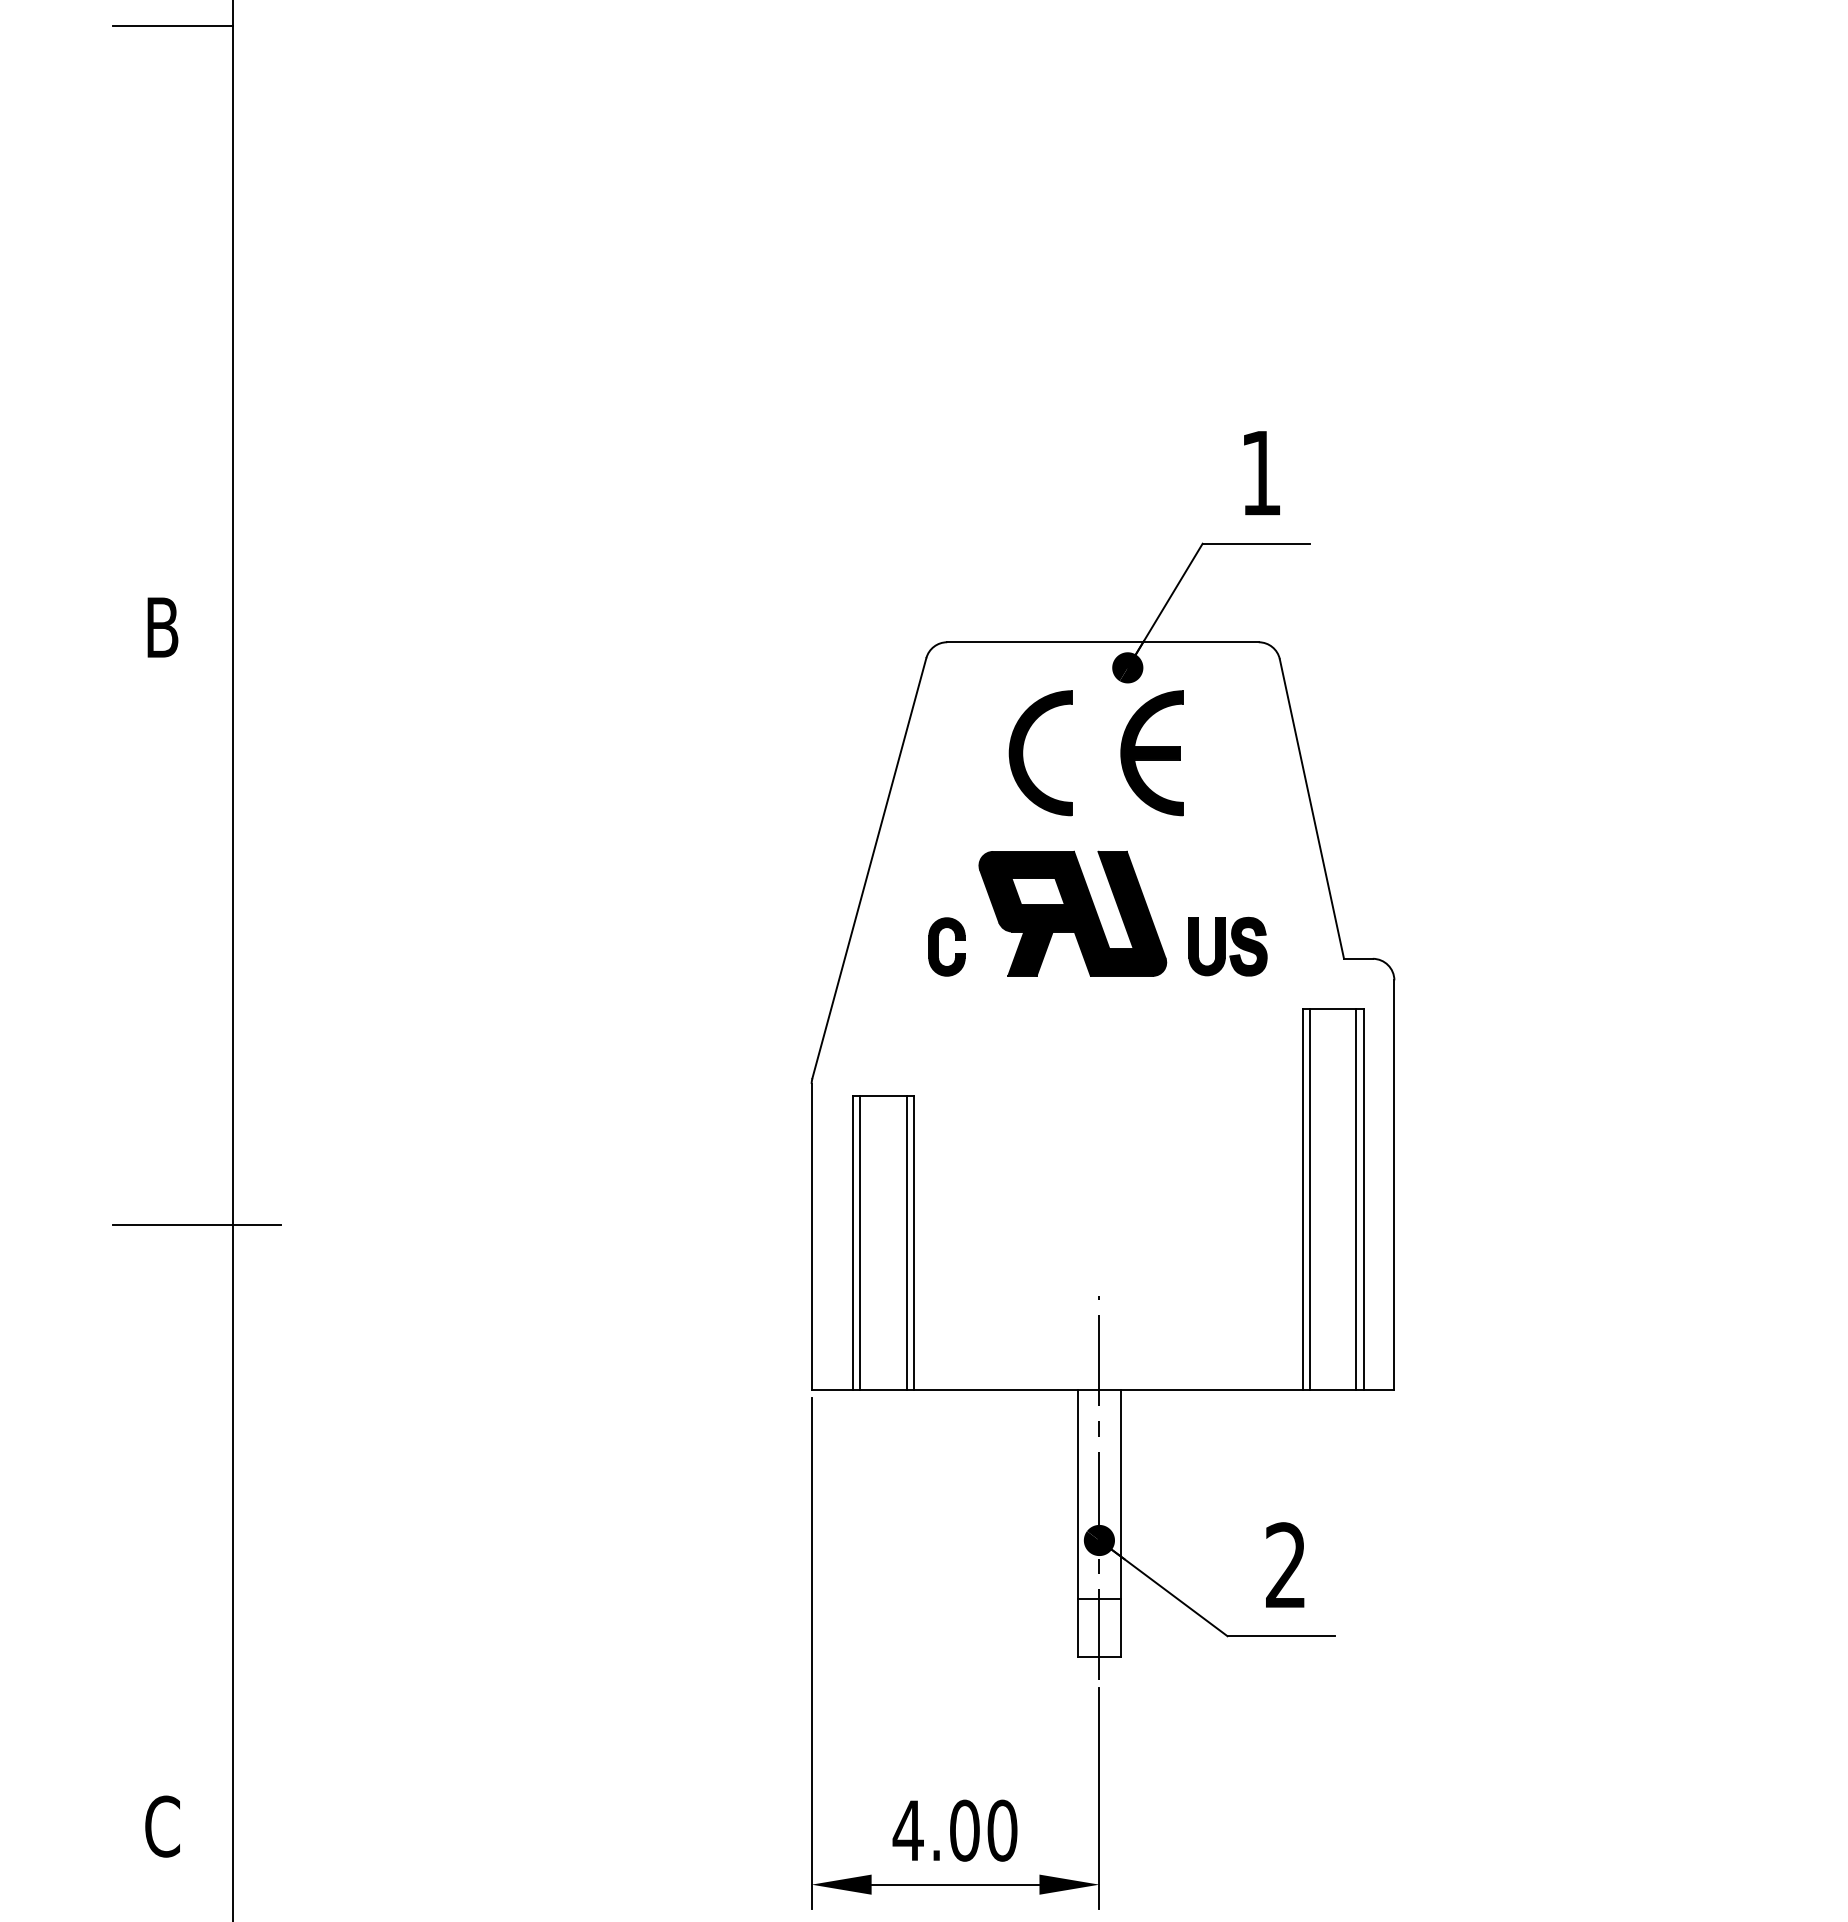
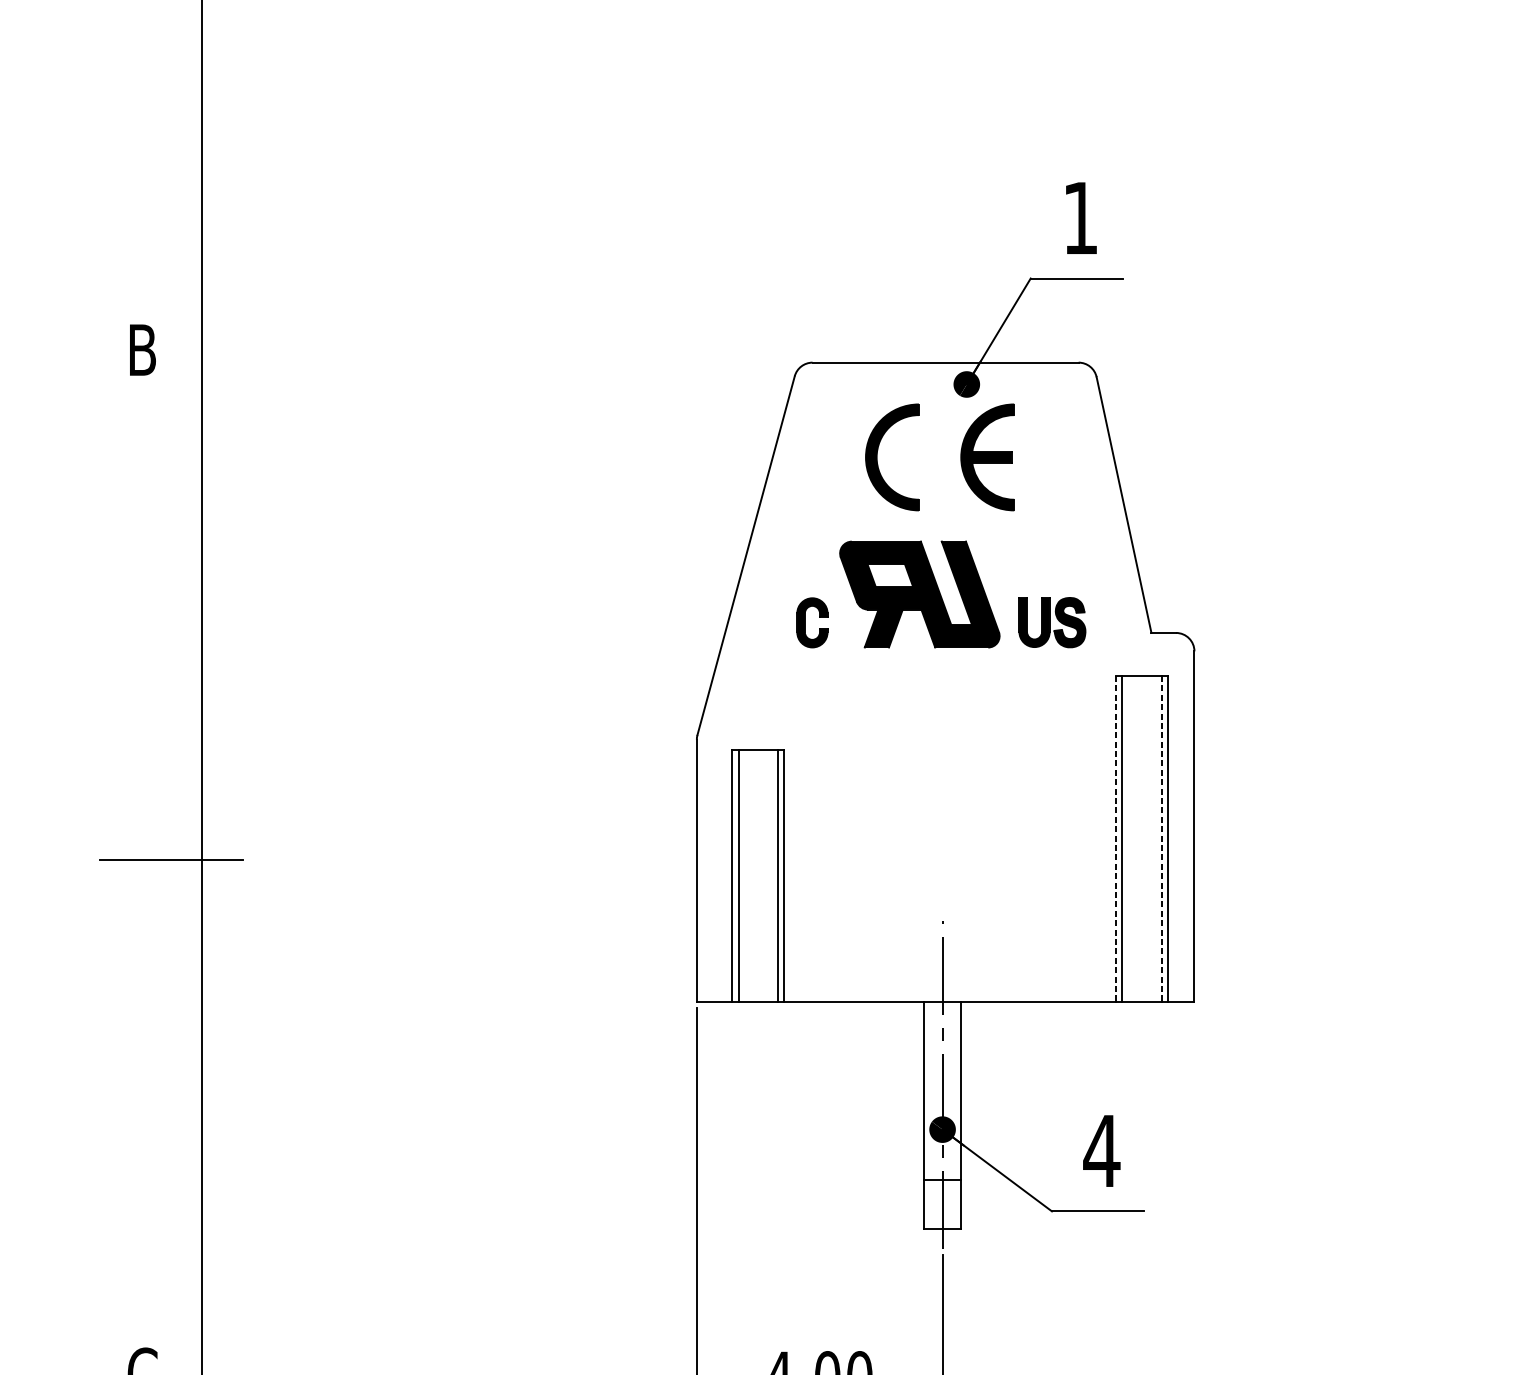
line: (1302, 1199) -> (1115, 838), solid -> dashed
line: (1356, 1199) -> (1162, 838), solid -> dashed
text: (1285, 1564) -> (1101, 1150), 2 -> 4

